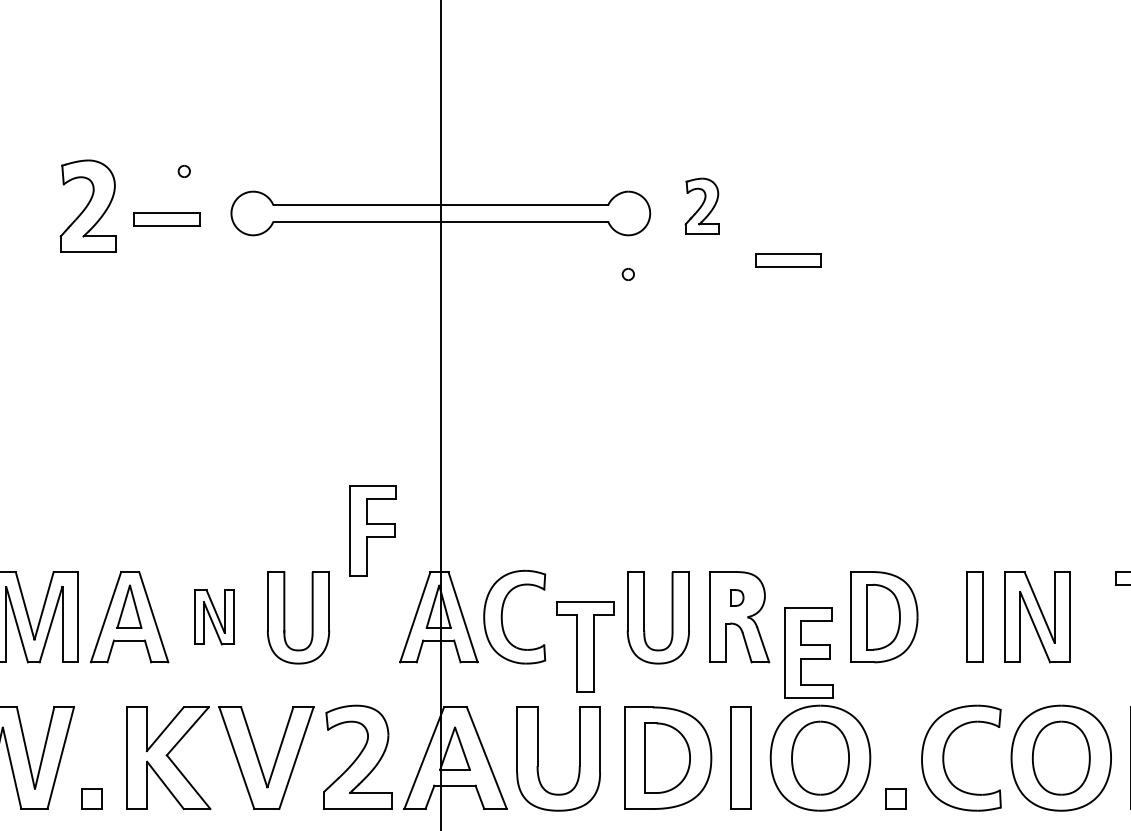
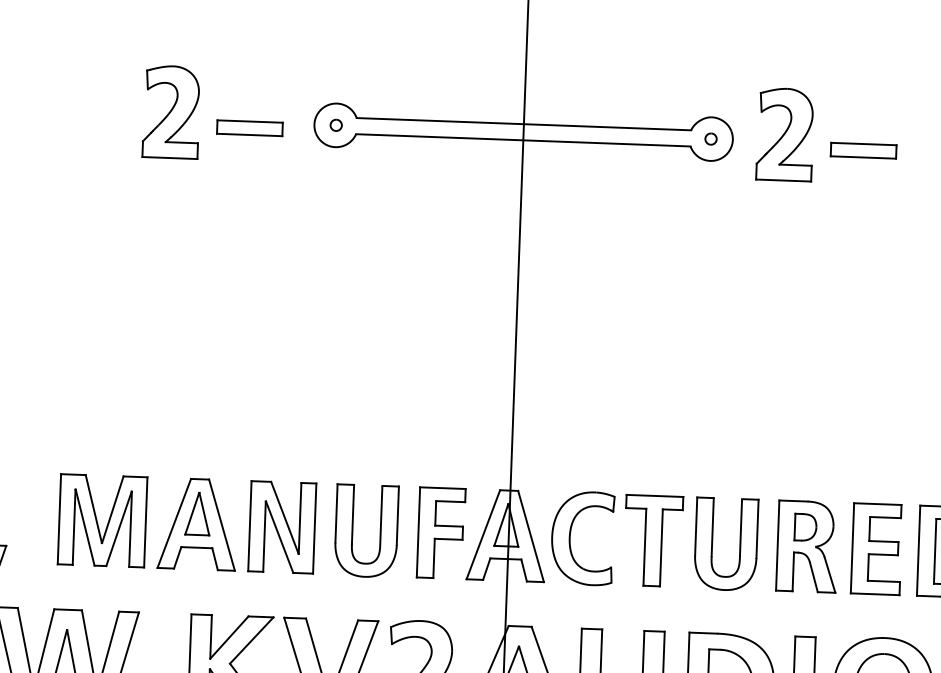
part: (183, 171) -> (335, 125), moved
part: (701, 205) -> (784, 133), size x1.67
part: (788, 260) -> (863, 150), moved
part: (627, 274) -> (710, 139), moved
part: (372, 530) -> (440, 532), moved
part: (736, 597) -> (805, 526), size x1.67
part: (214, 617) -> (282, 527), size x1.67
part: (585, 646) -> (653, 540), moved
part: (808, 652) -> (876, 548), moved

